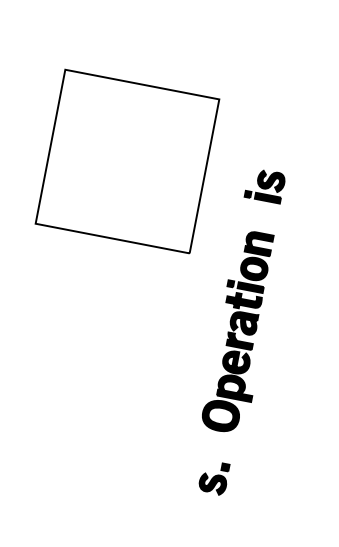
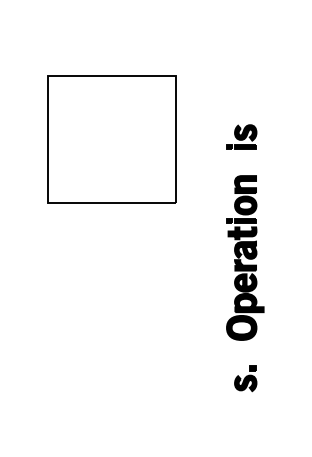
part: (126, 161) -> (111, 139), moved

